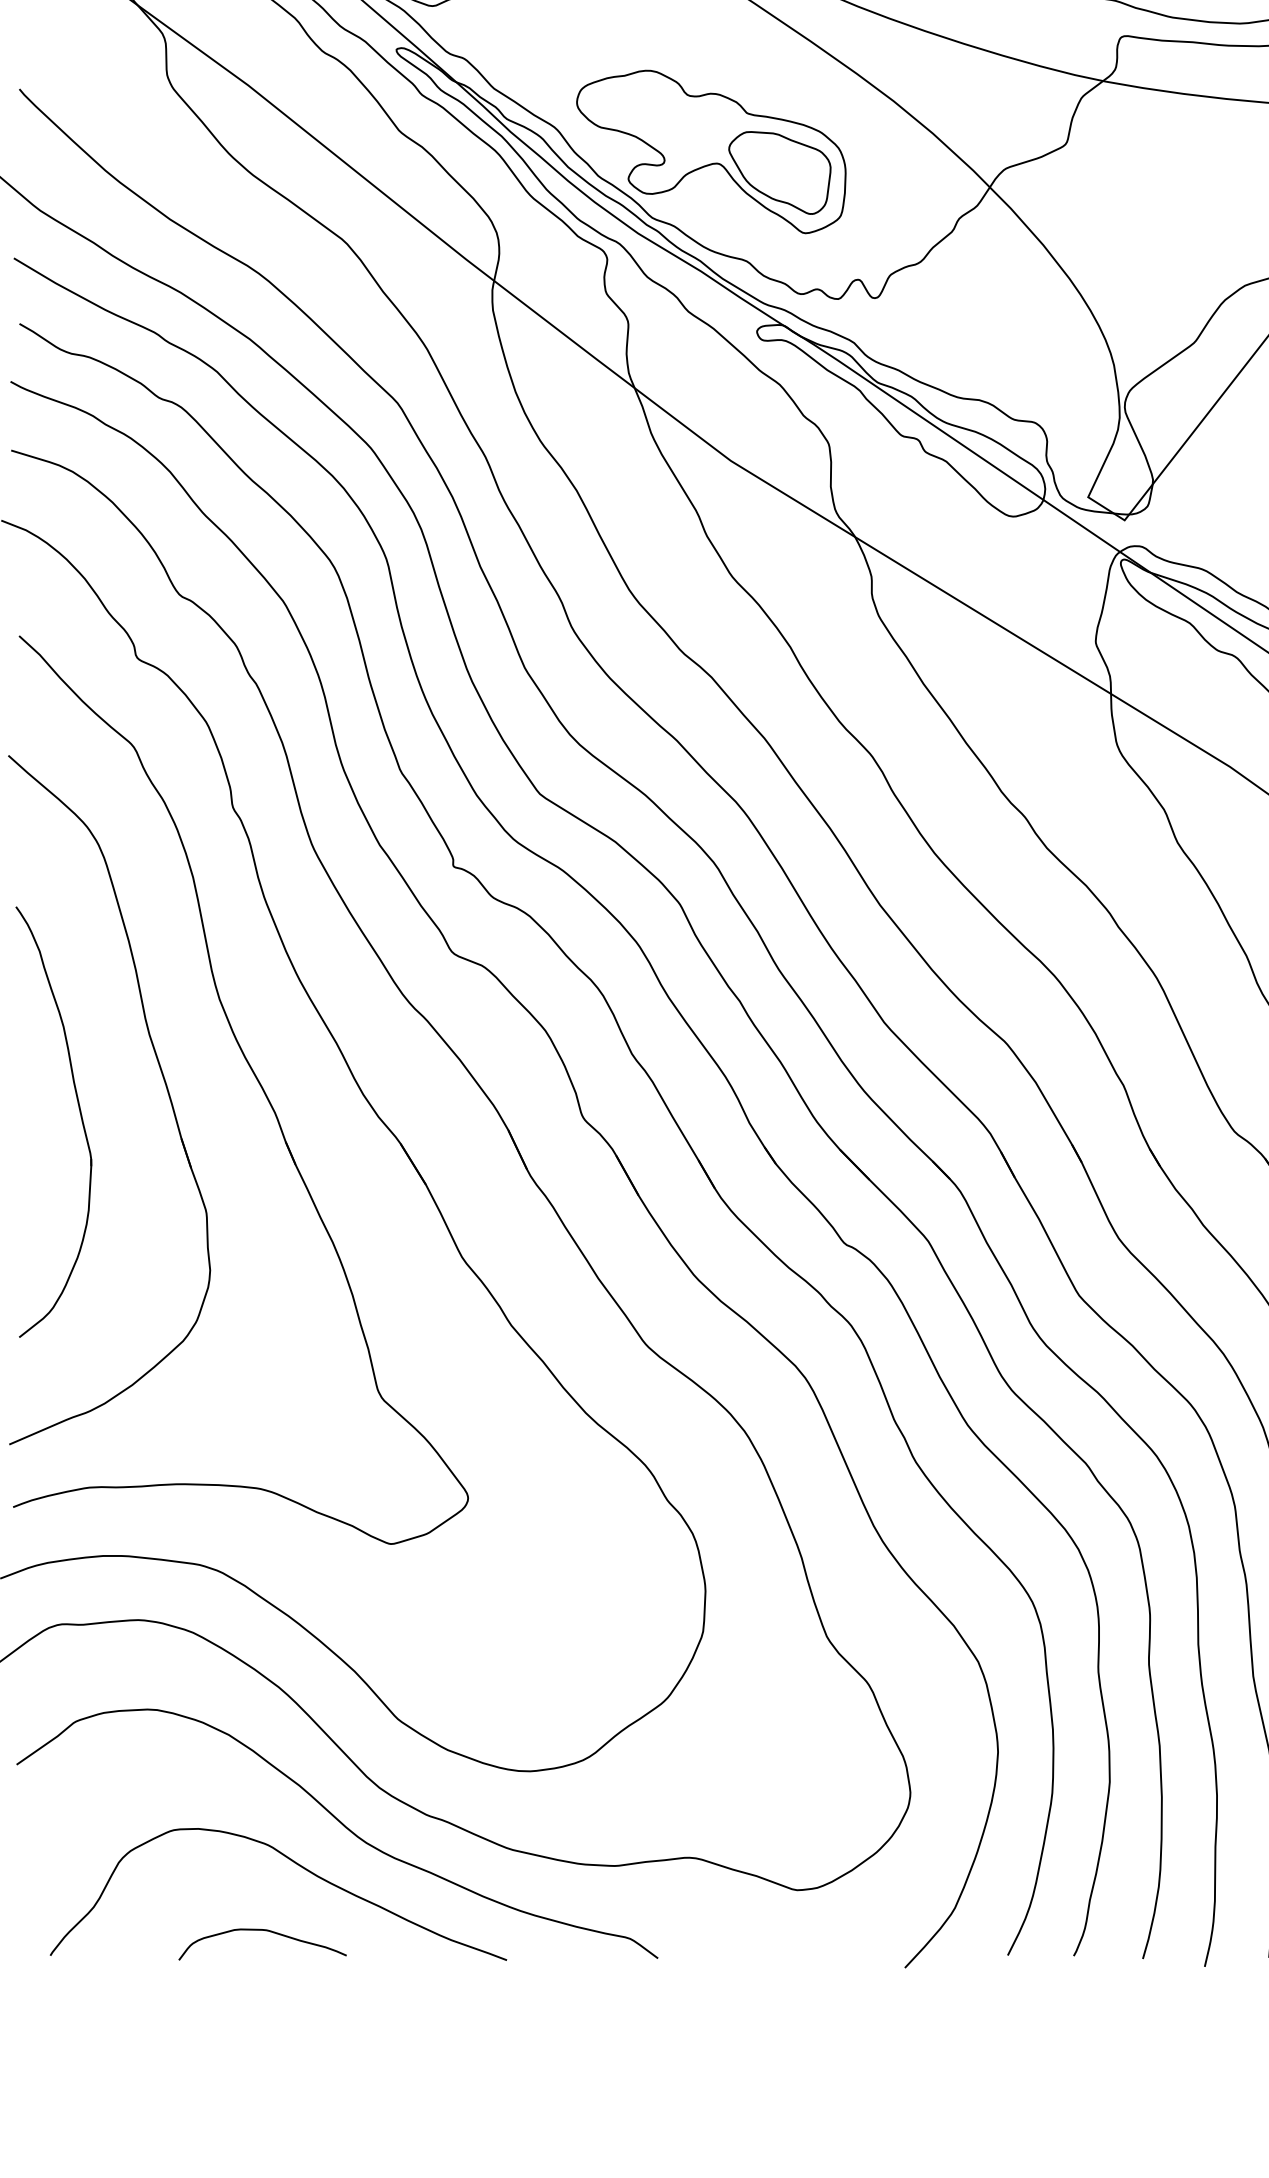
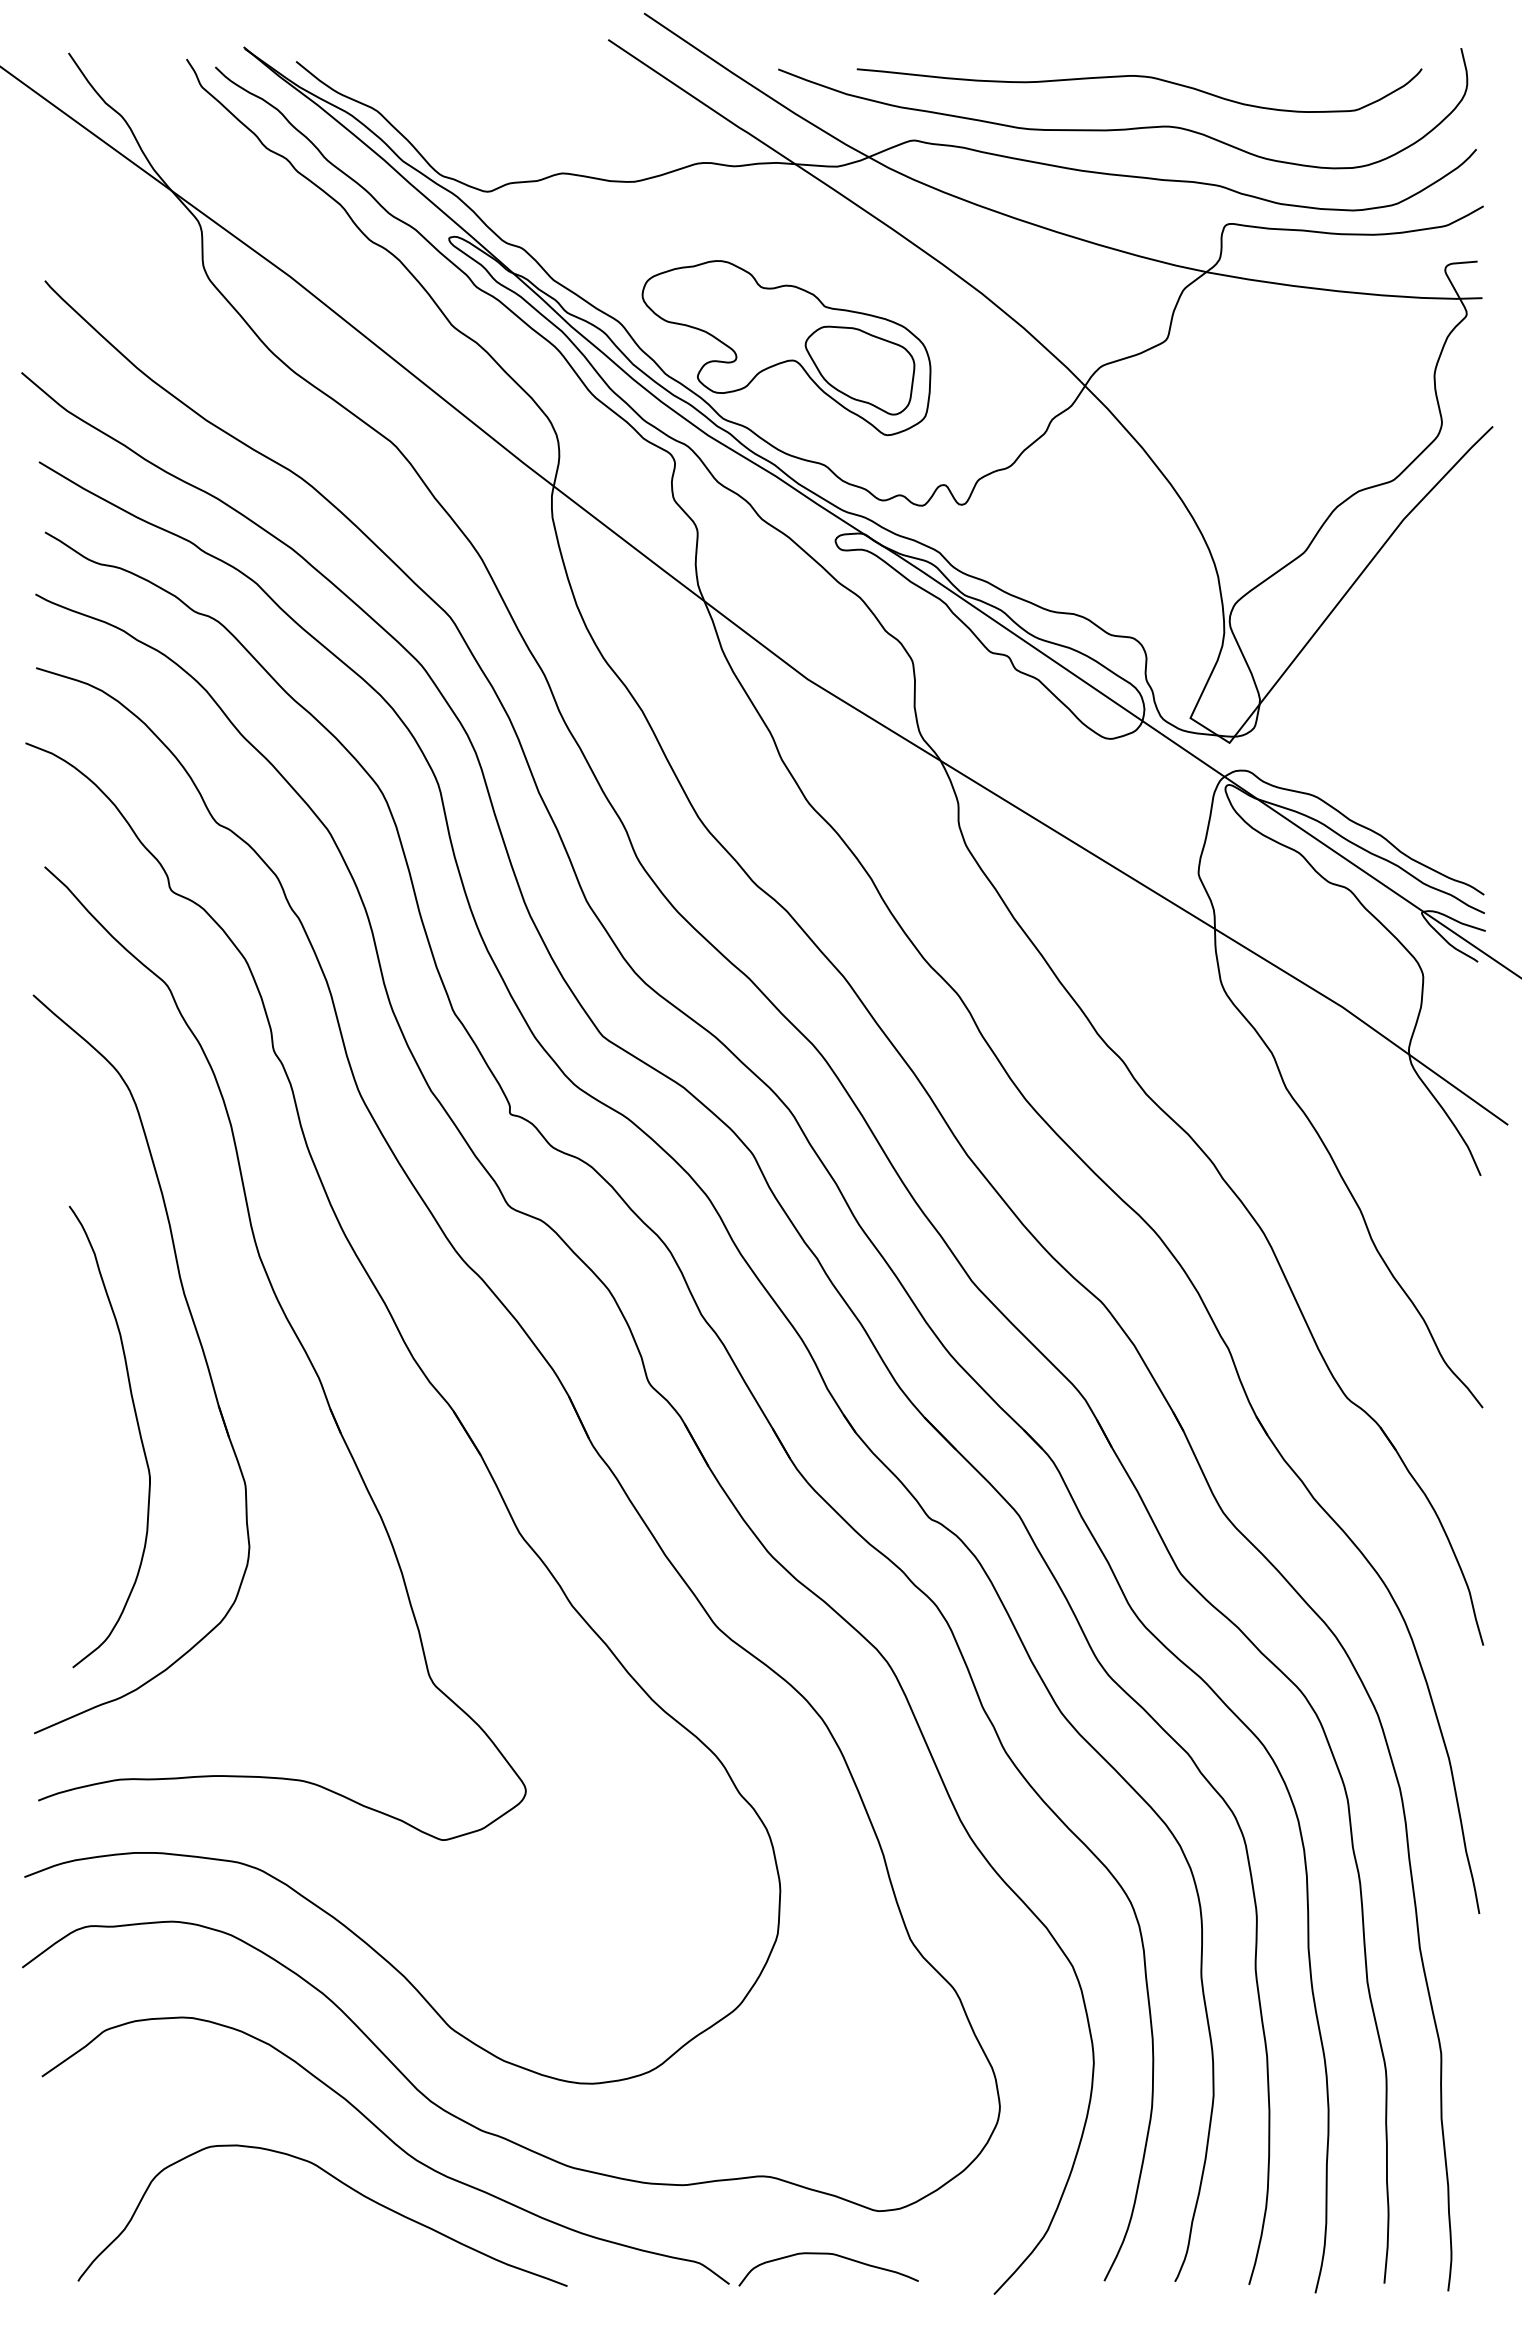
part: (80, 1117) -> (138, 1431), moved
curve: (267, 1931) -> (833, 2255), moved

